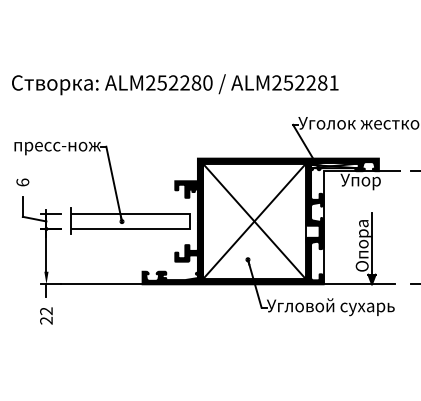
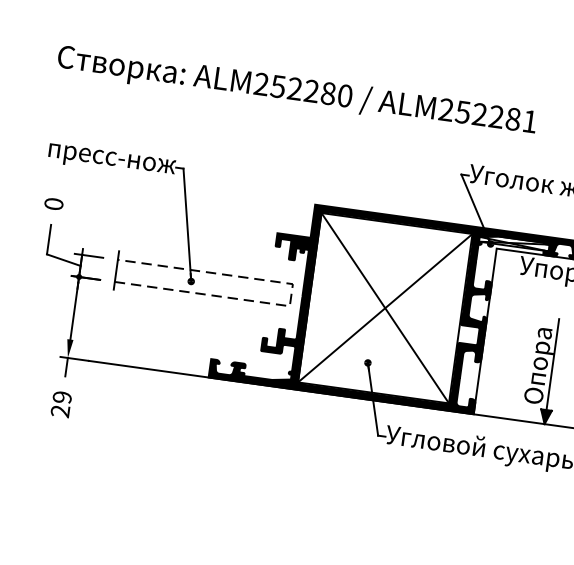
text: (22, 182) -> (53, 204), 6 -> 0
line: (190, 221) -> (291, 295), solid -> dashed
text: (46, 311) -> (62, 397), 22 -> 29

